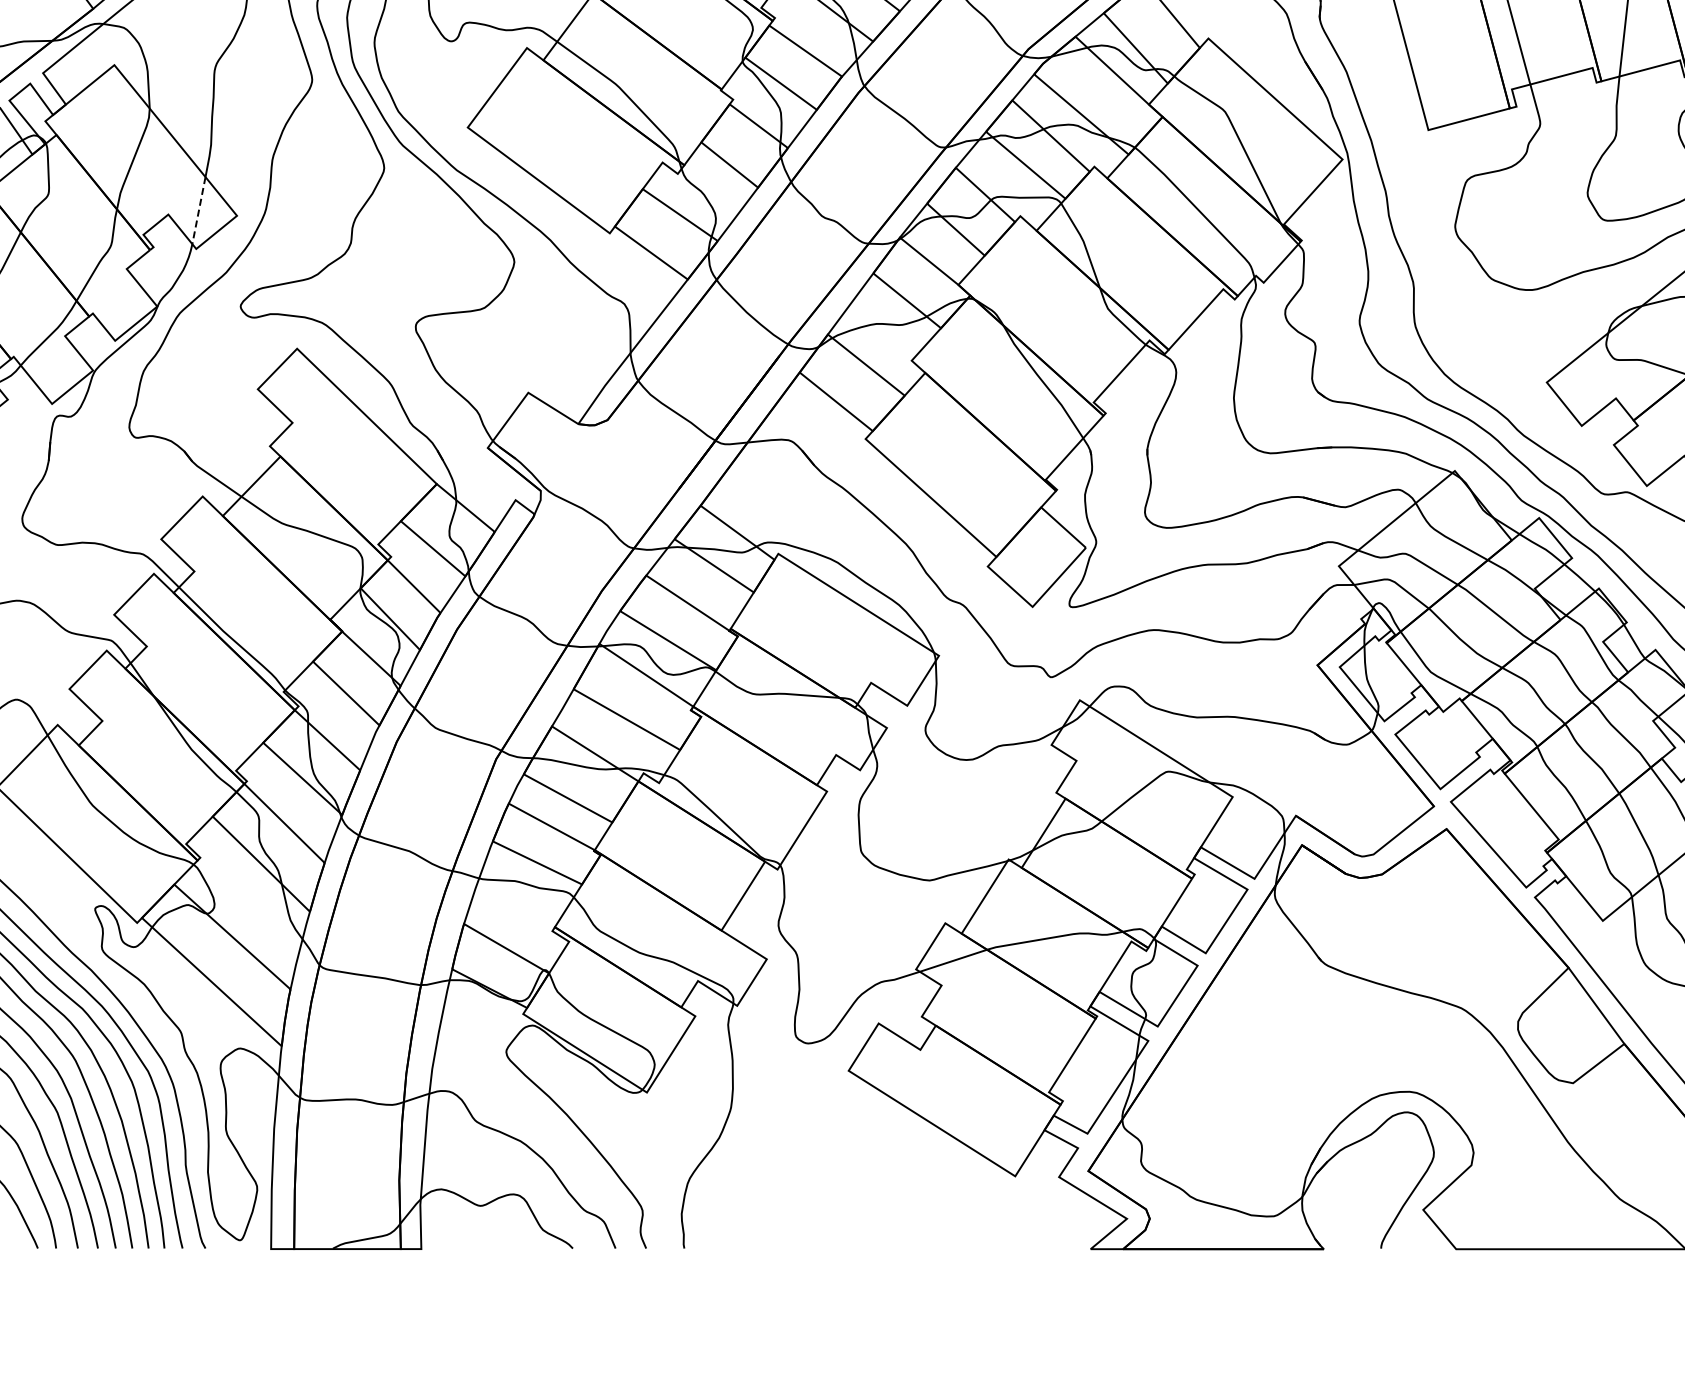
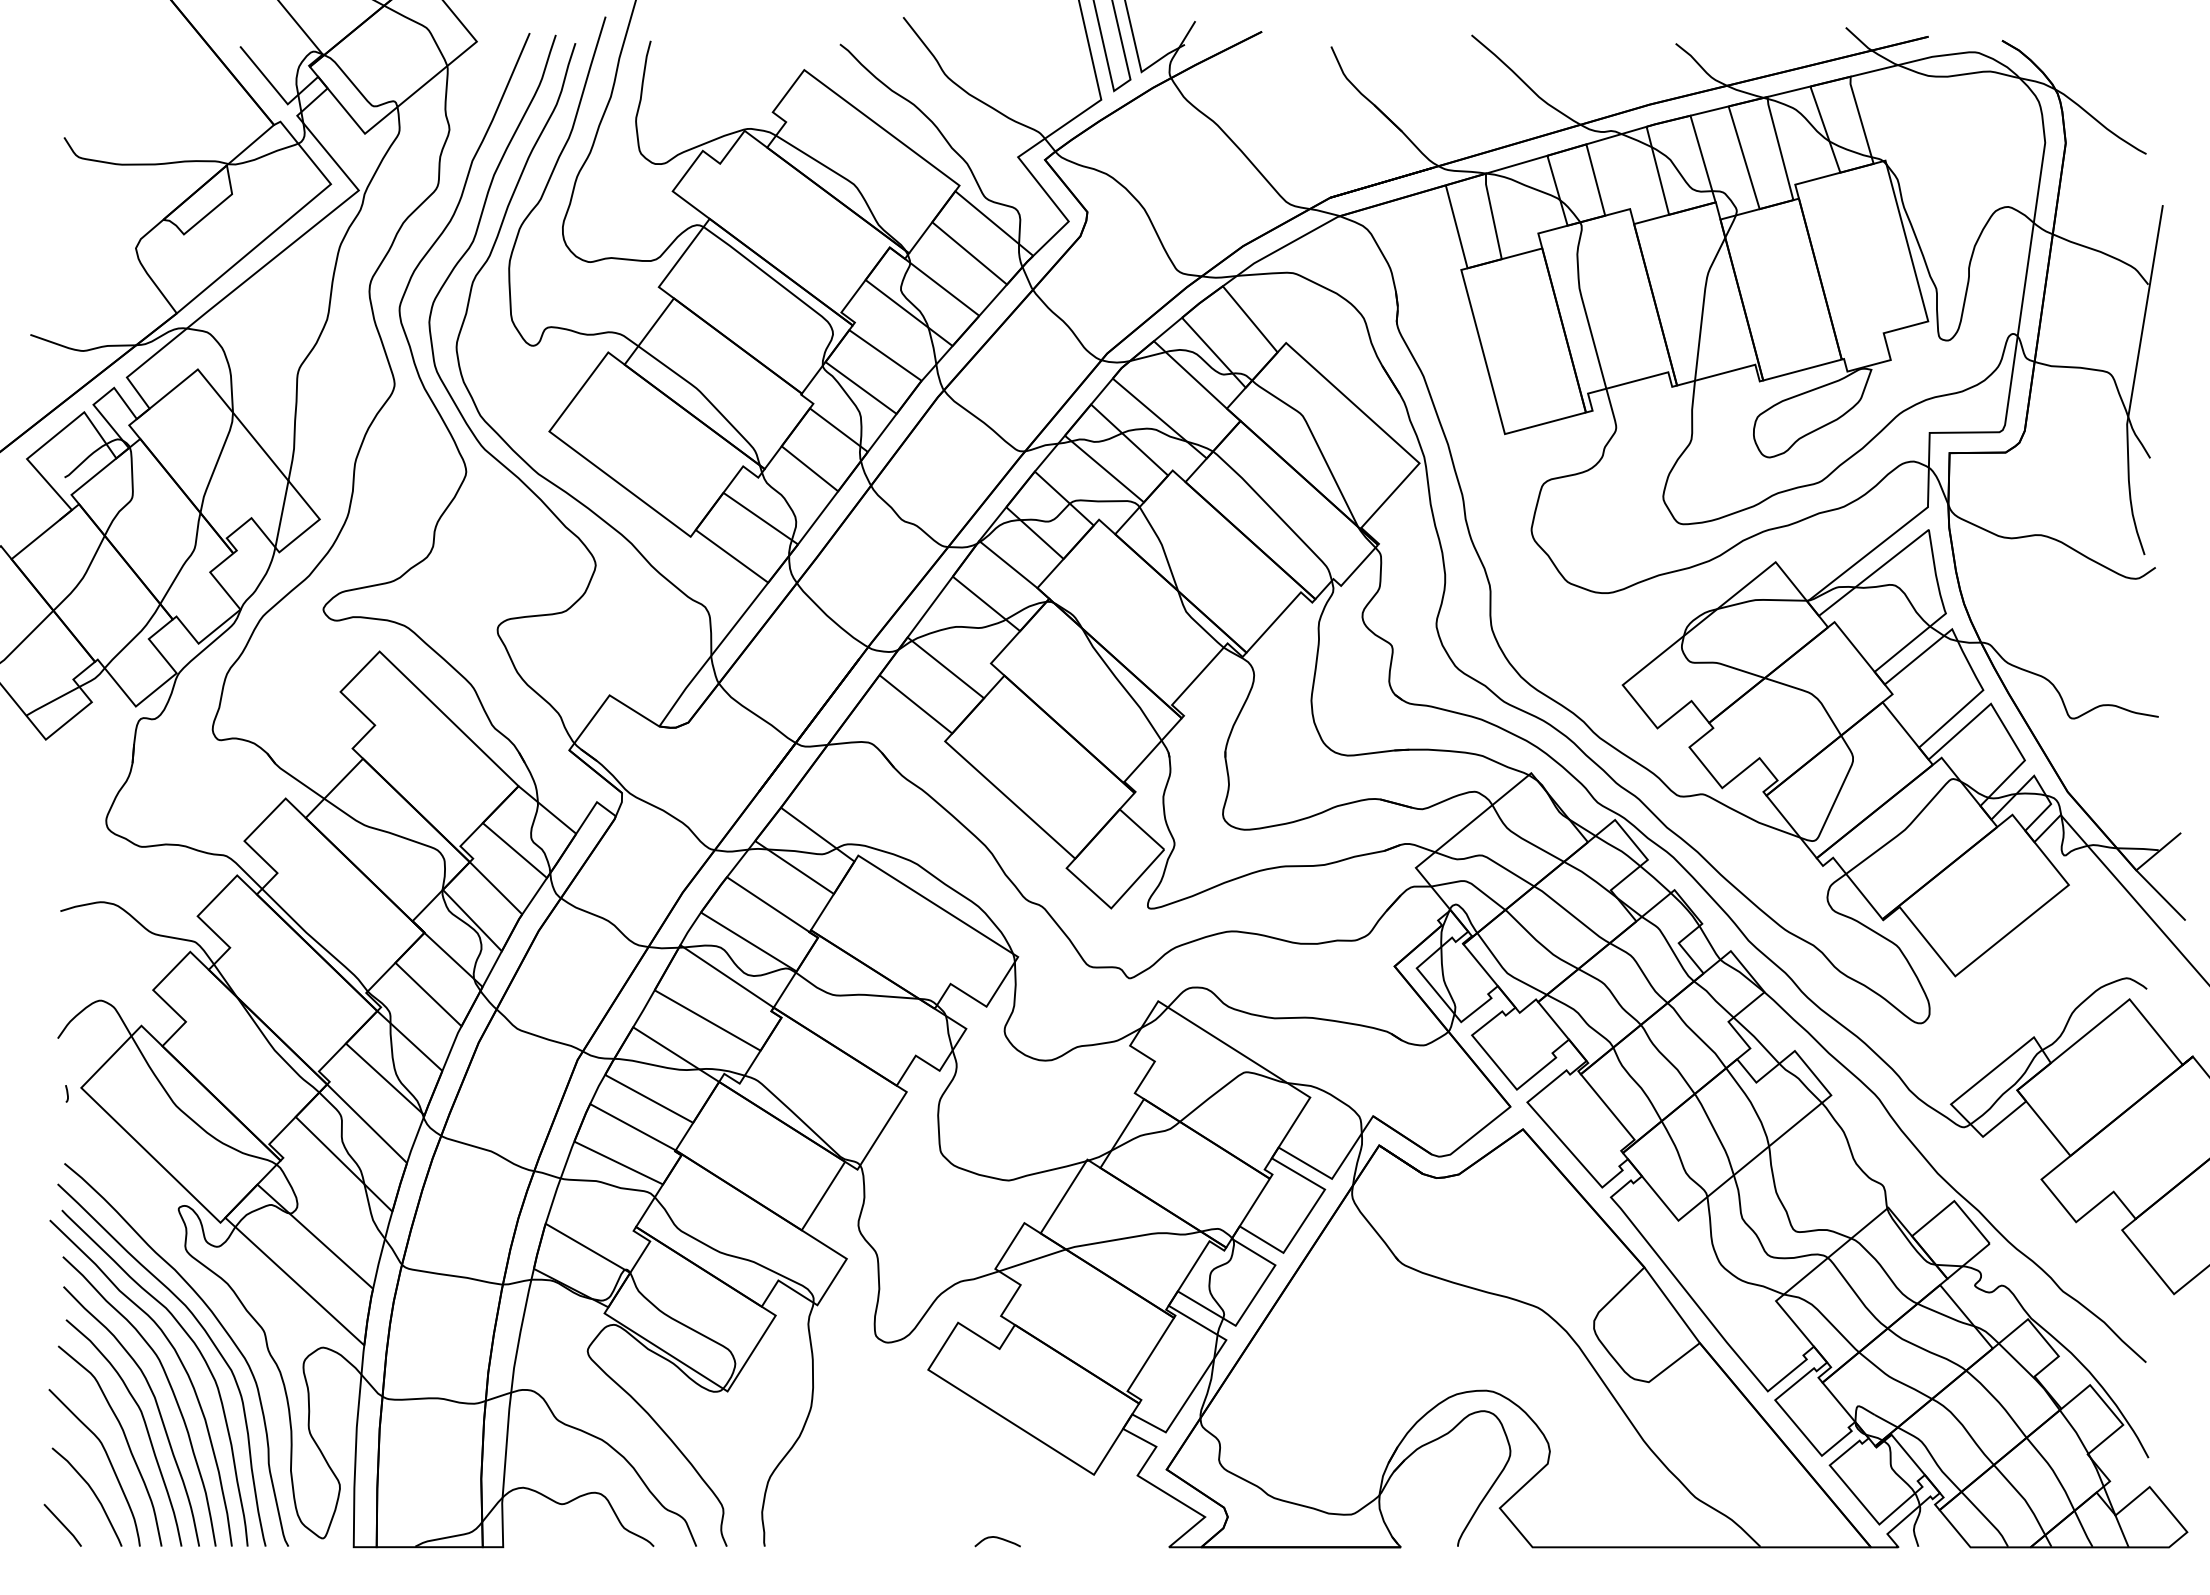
line: (198, 210) -> (281, 514), dashed -> solid
curve: (920, 1241) -> (999, 1539), added

